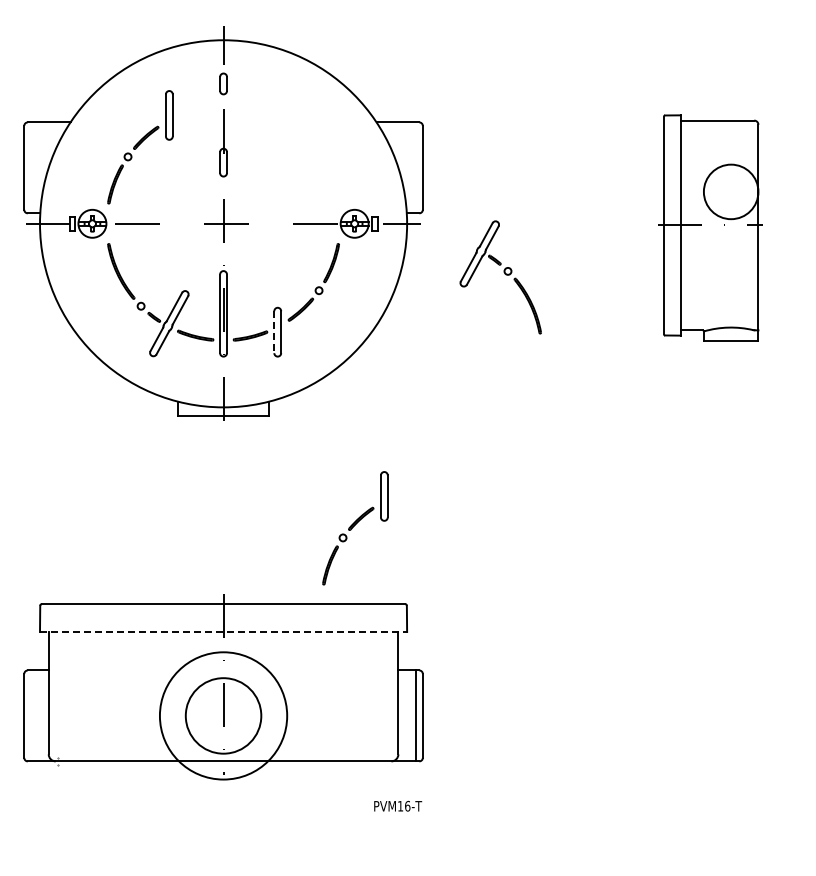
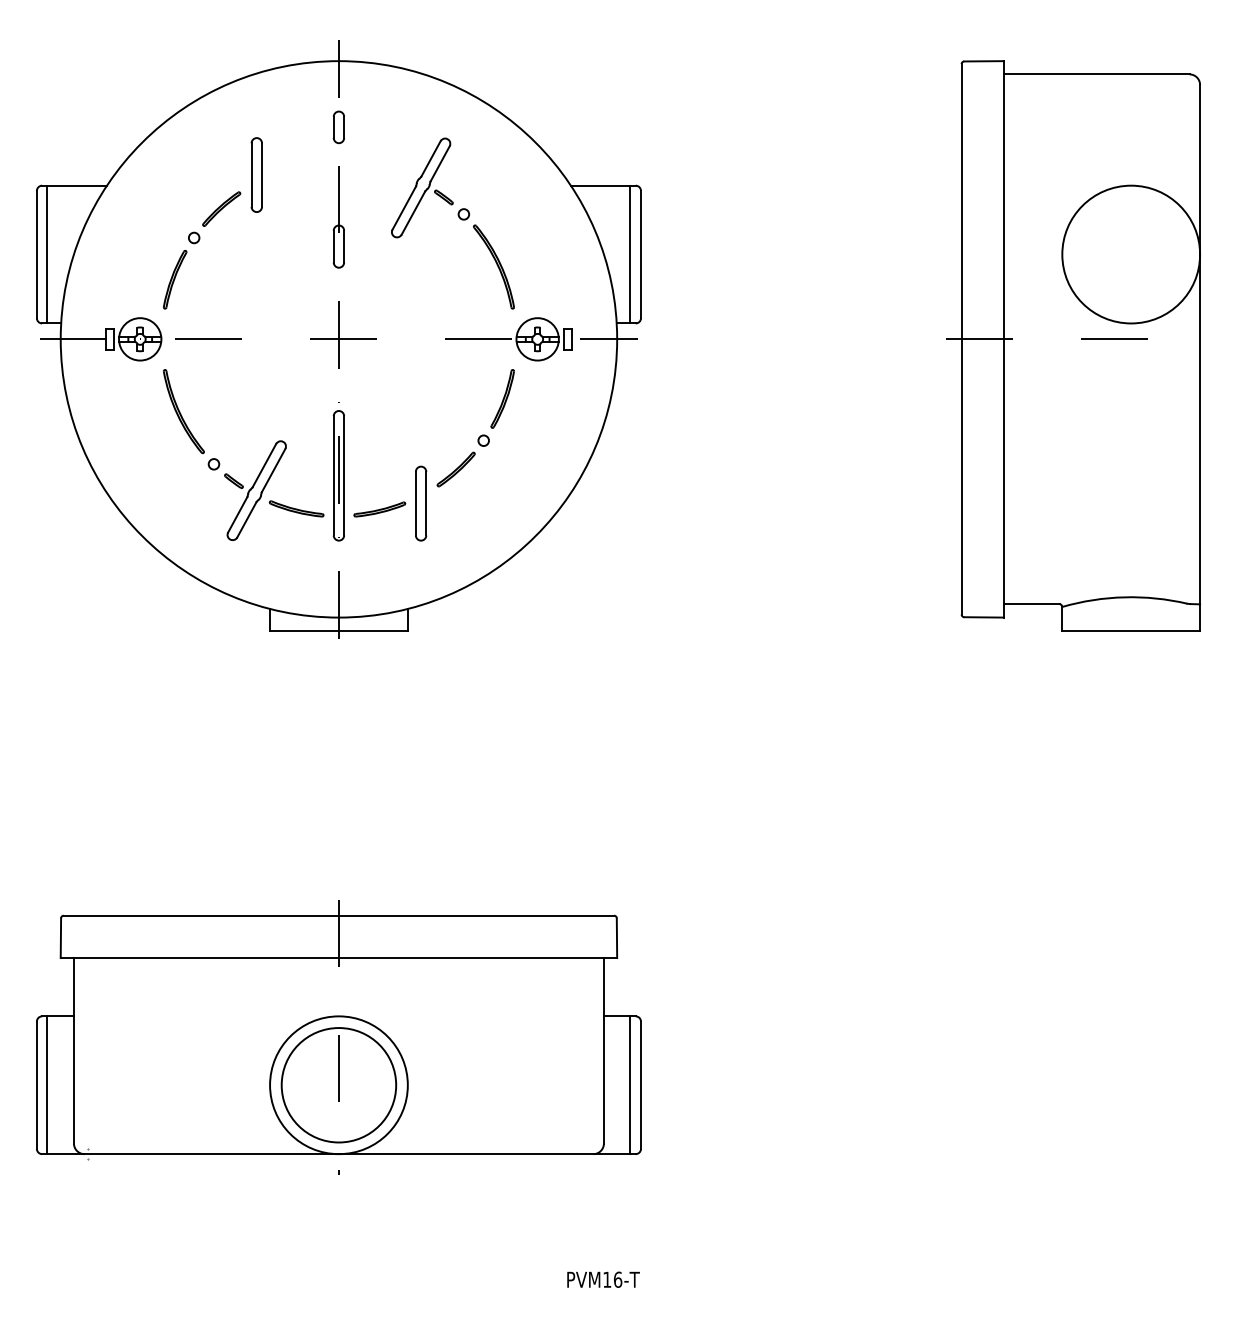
line: (31, 167) -> (47, 254), added
line: (415, 167) -> (629, 254), added
part: (708, 227) -> (1073, 344), size x1.67
part: (500, 277) -> (452, 223), moved
line: (274, 332) -> (416, 504), dashed -> solid
part: (355, 528) -> (538, 801), removed
line: (223, 632) -> (338, 958), dashed -> solid
line: (31, 715) -> (47, 1084), added
circle: (223, 715) -> (338, 1084), size x0.71
text: (398, 806) -> (604, 1280), moved

